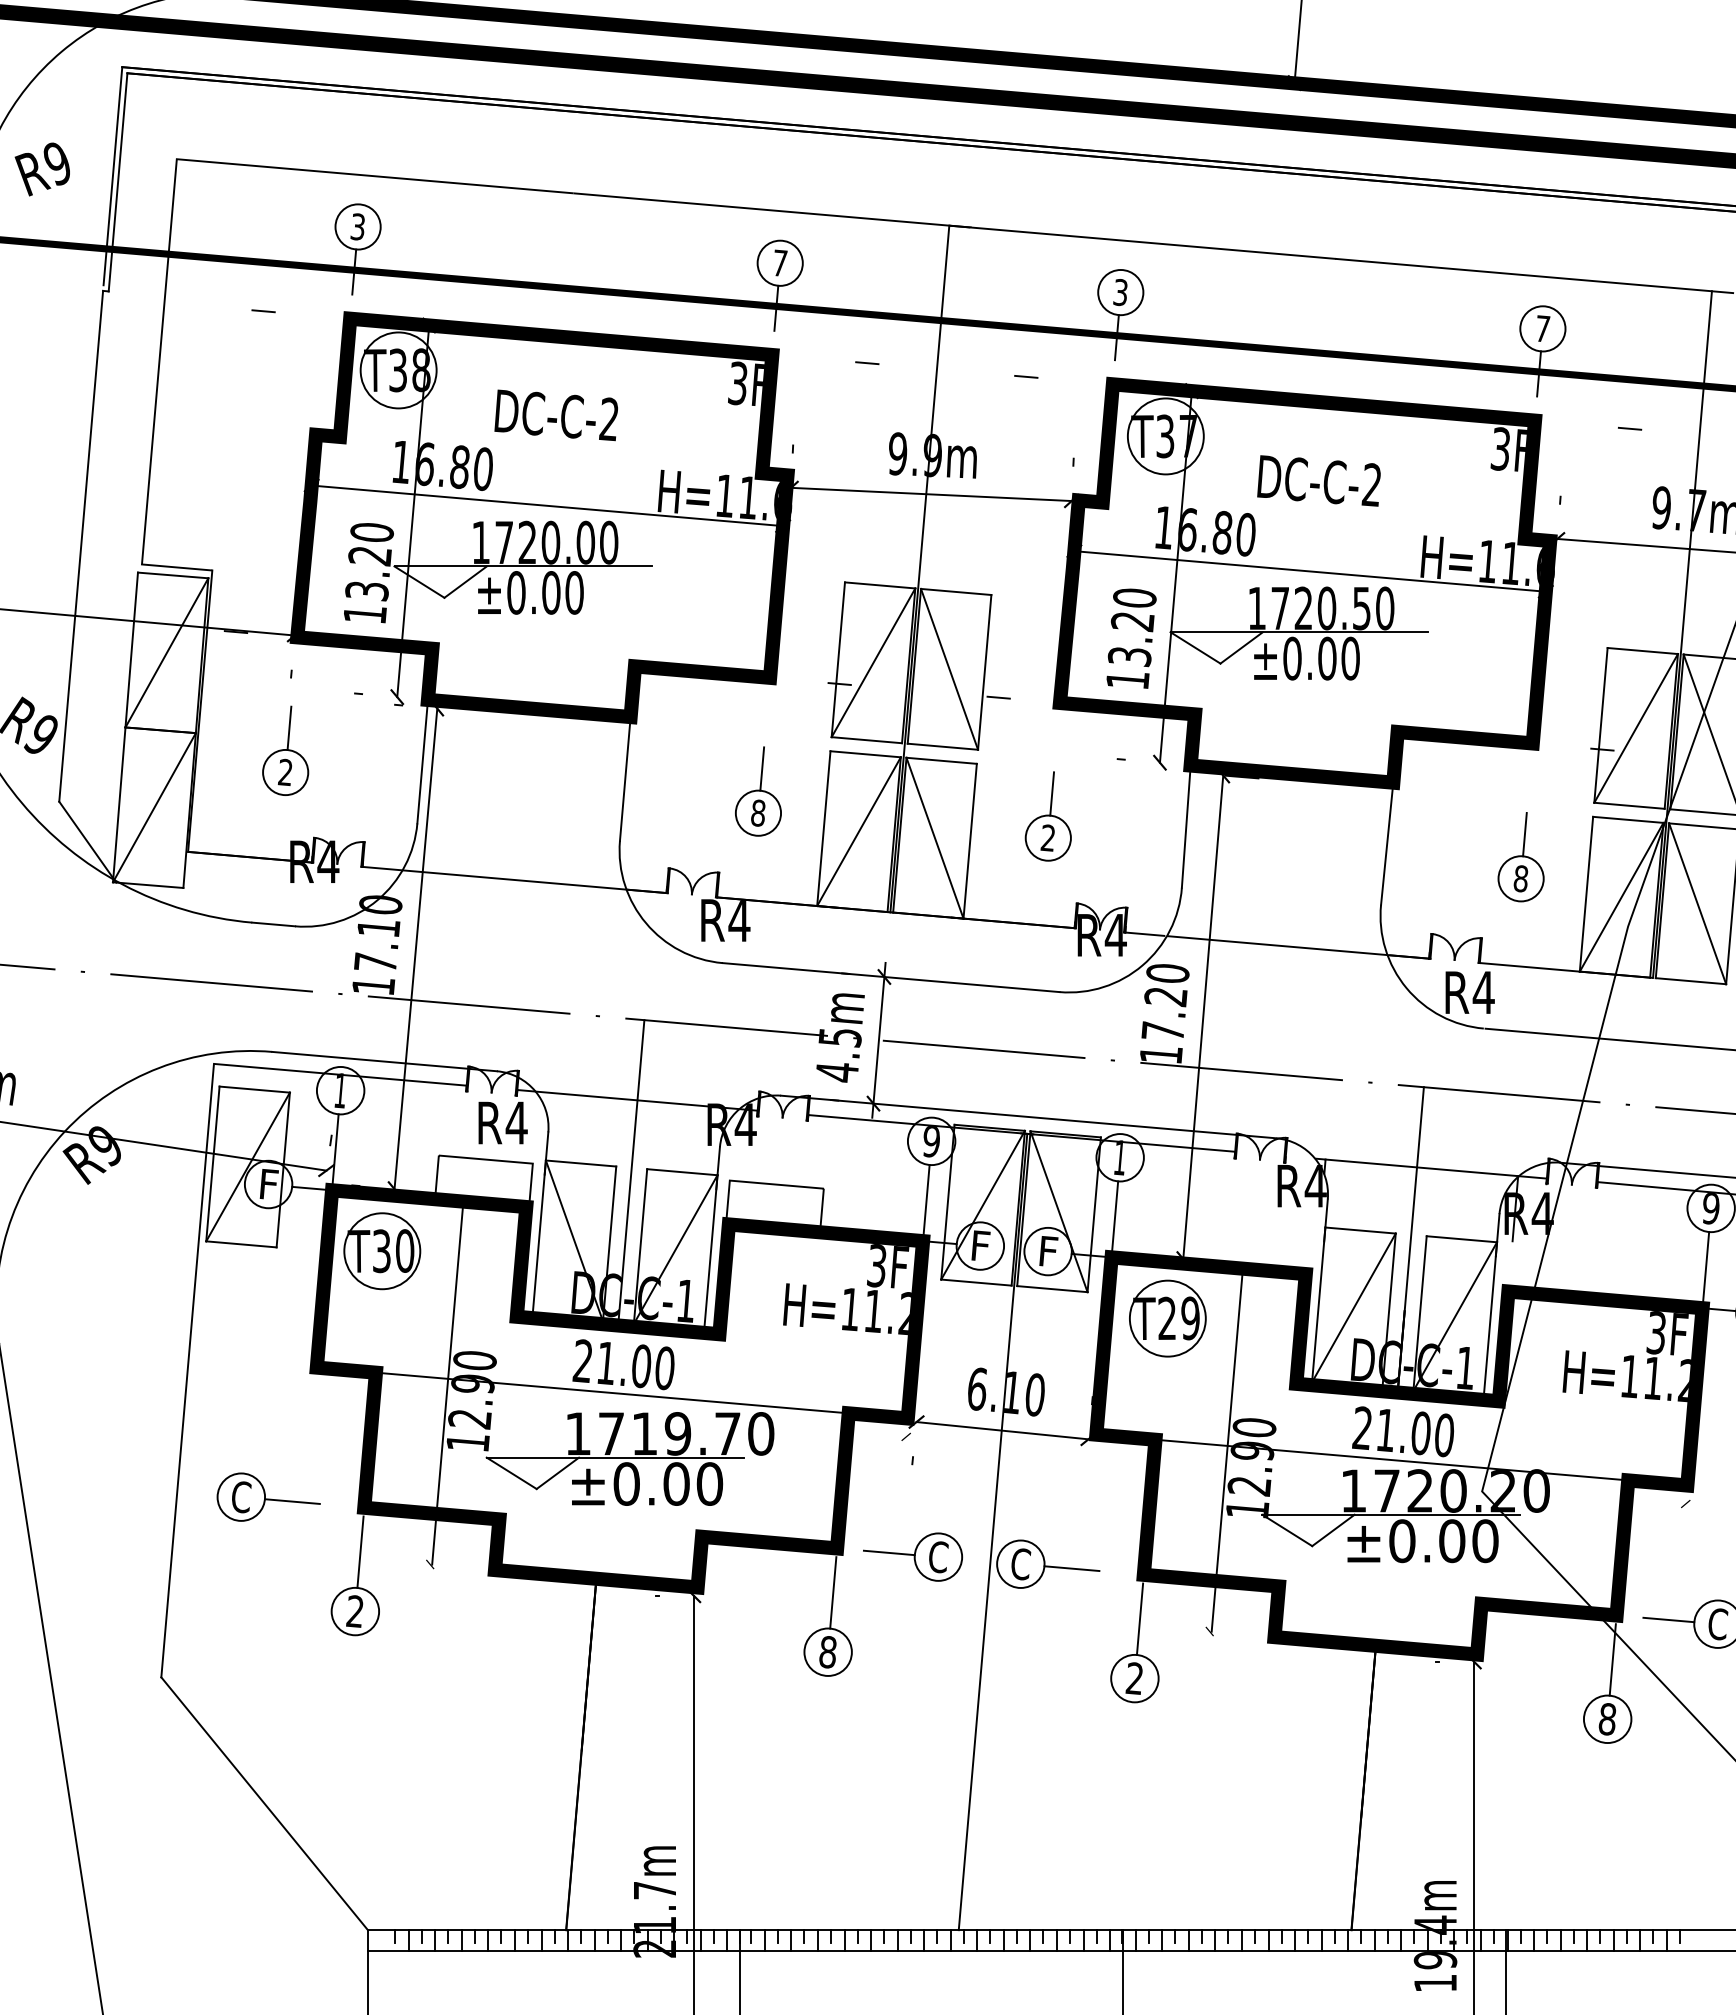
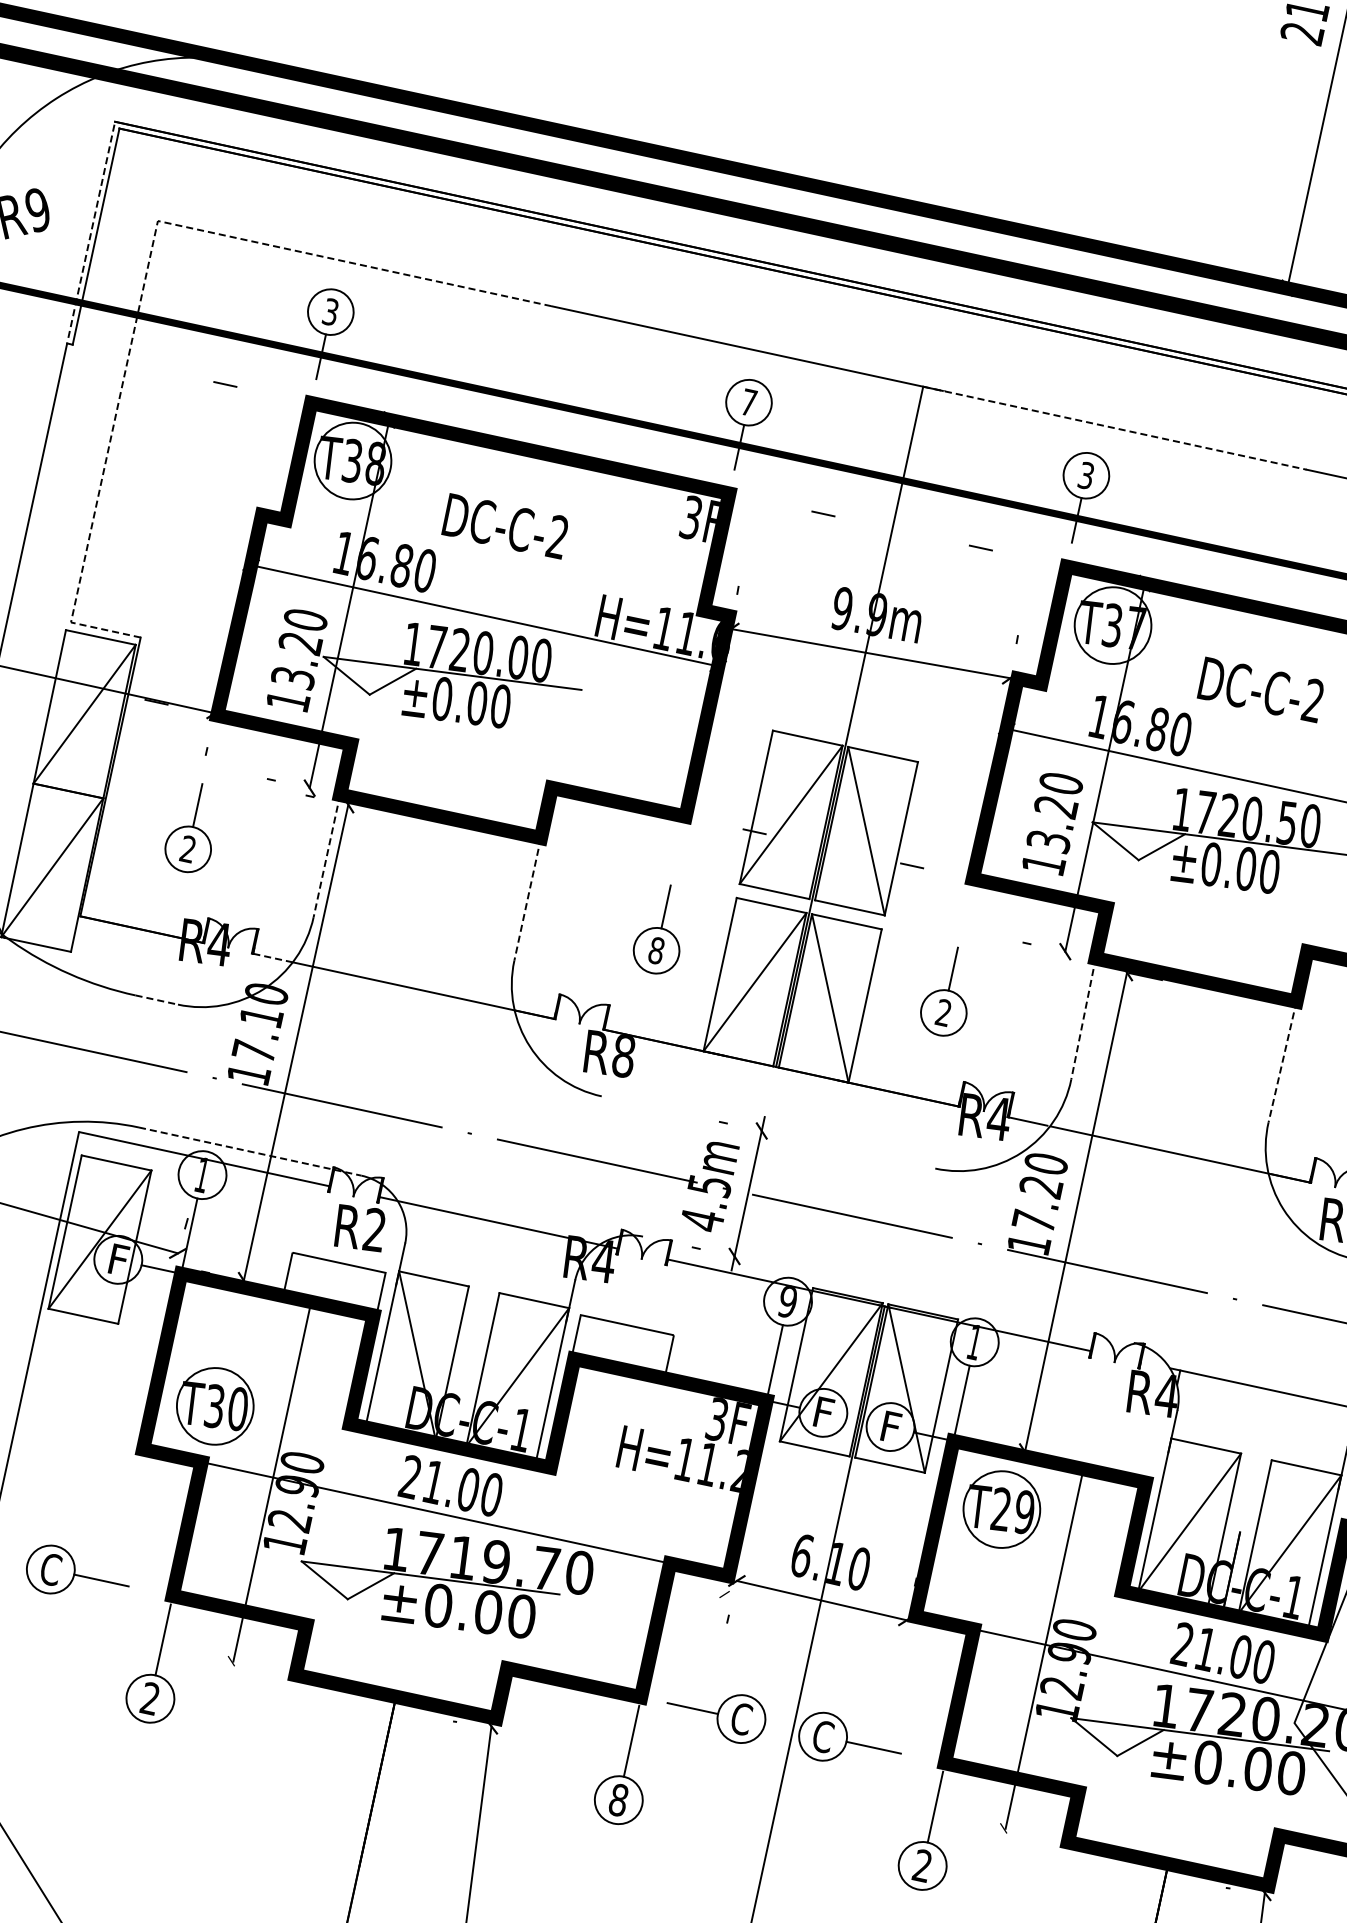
line: (112, 175) -> (91, 229), solid -> dashed
line: (173, 198) -> (149, 259), solid -> dashed
line: (1143, 242) -> (1115, 428), solid -> dashed
line: (422, 761) -> (326, 855), solid -> dashed
line: (625, 779) -> (527, 899), solid -> dashed
line: (1186, 826) -> (1083, 1019), solid -> dashed
line: (1387, 844) -> (1282, 1062), solid -> dashed
line: (382, 868) -> (272, 957), solid -> dashed
text: (739, 921) -> (623, 1056), R4 -> R8
line: (274, 924) -> (157, 1000), solid -> dashed
line: (890, 977) -> (767, 1132), removed
line: (384, 1061) -> (250, 1151), solid -> dashed
line: (1028, 1116) -> (888, 1289), removed
text: (516, 1122) -> (374, 1229), R4 -> R2
line: (631, 1170) -> (483, 1292), removed
line: (1410, 1237) -> (1255, 1459), removed
part: (382, 1251) -> (215, 1406), moved

